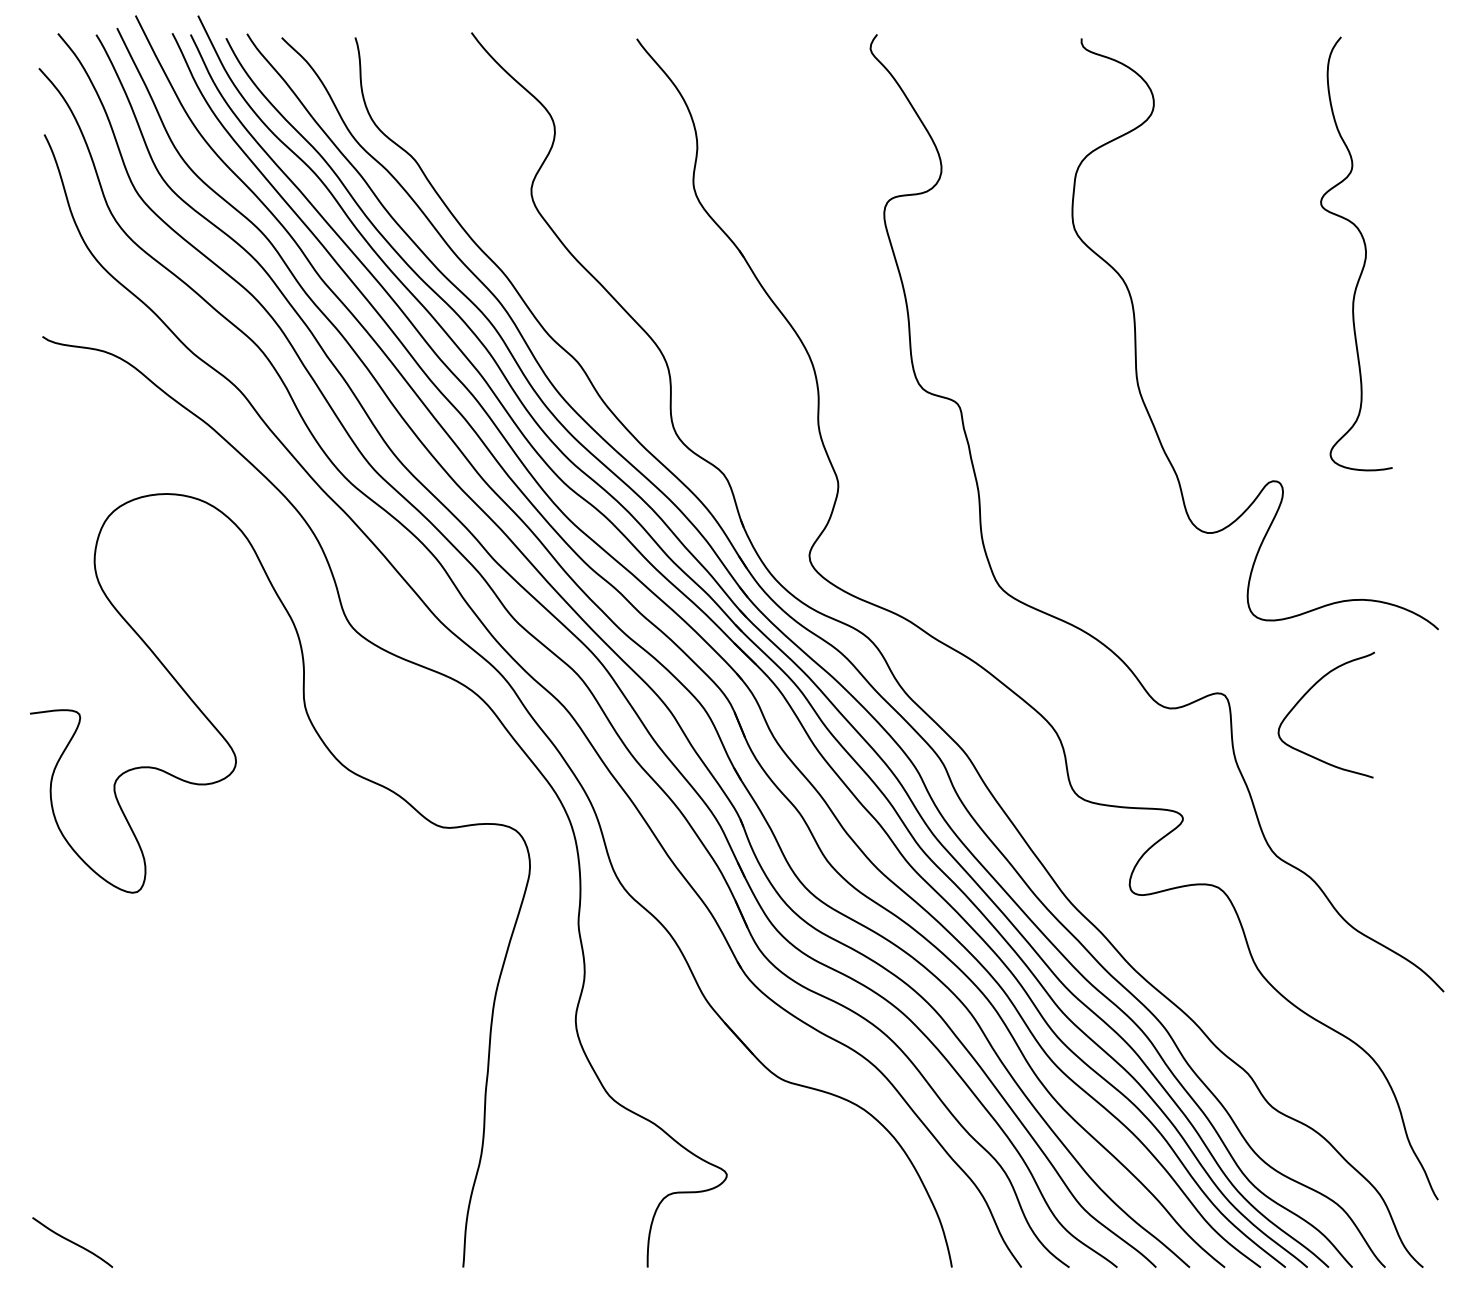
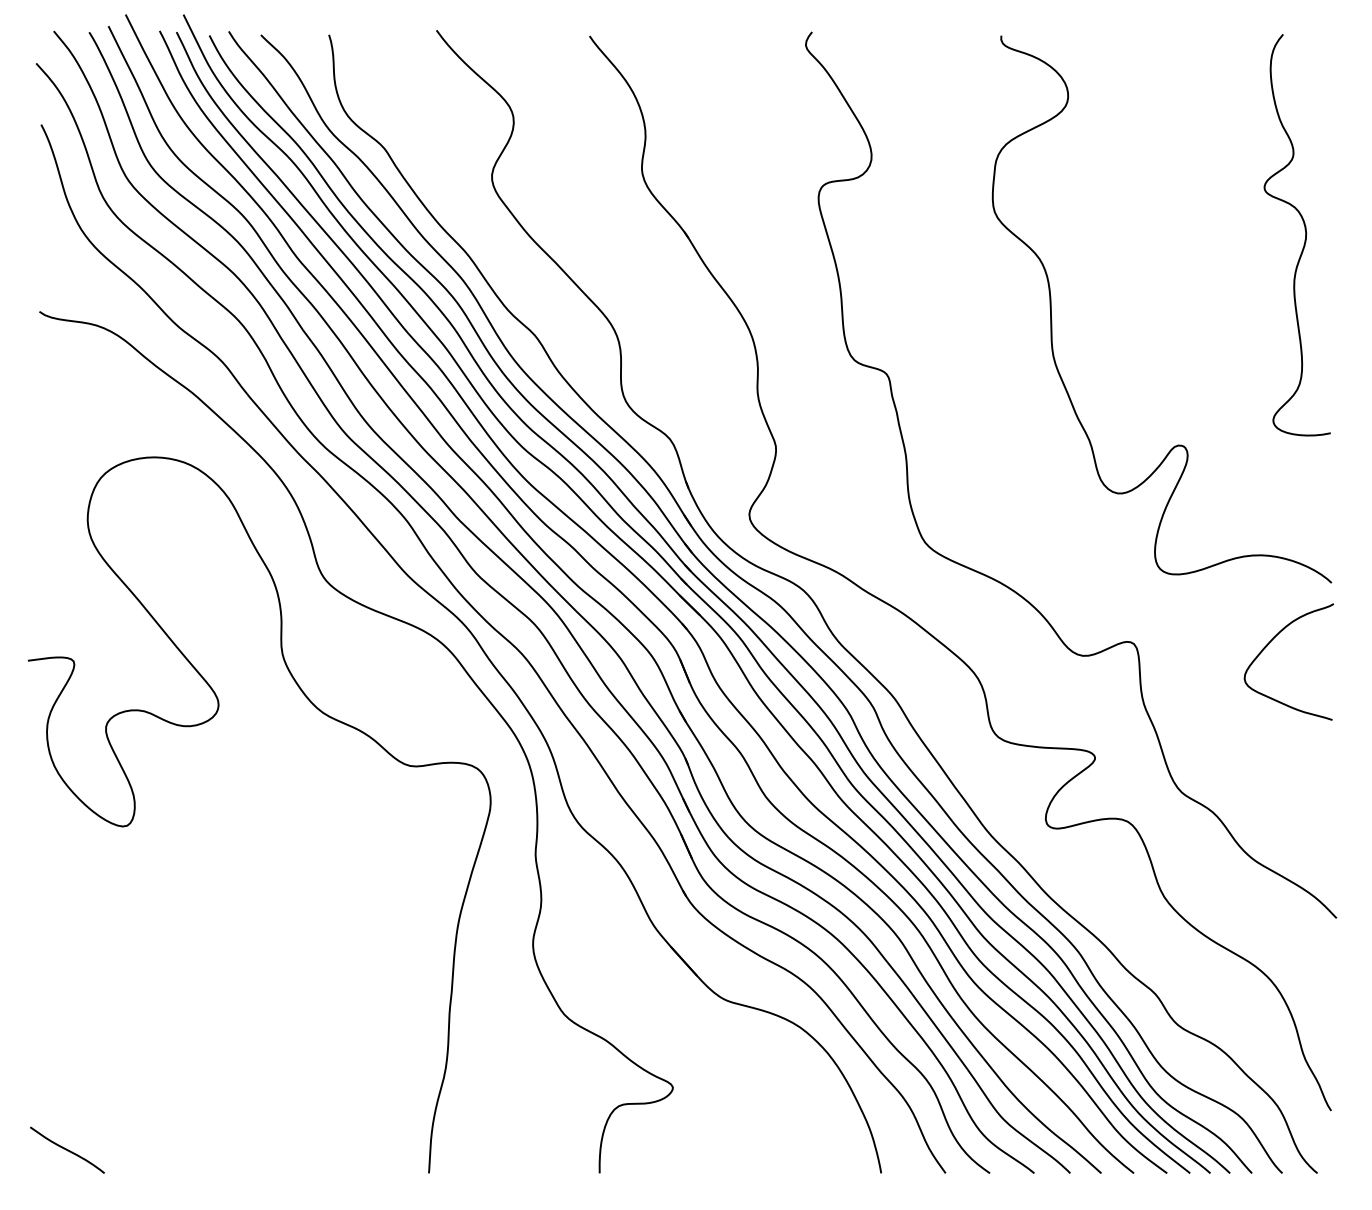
curve: (1364, 249) -> (1304, 231), moved
curve: (1306, 694) -> (1270, 642), moved

